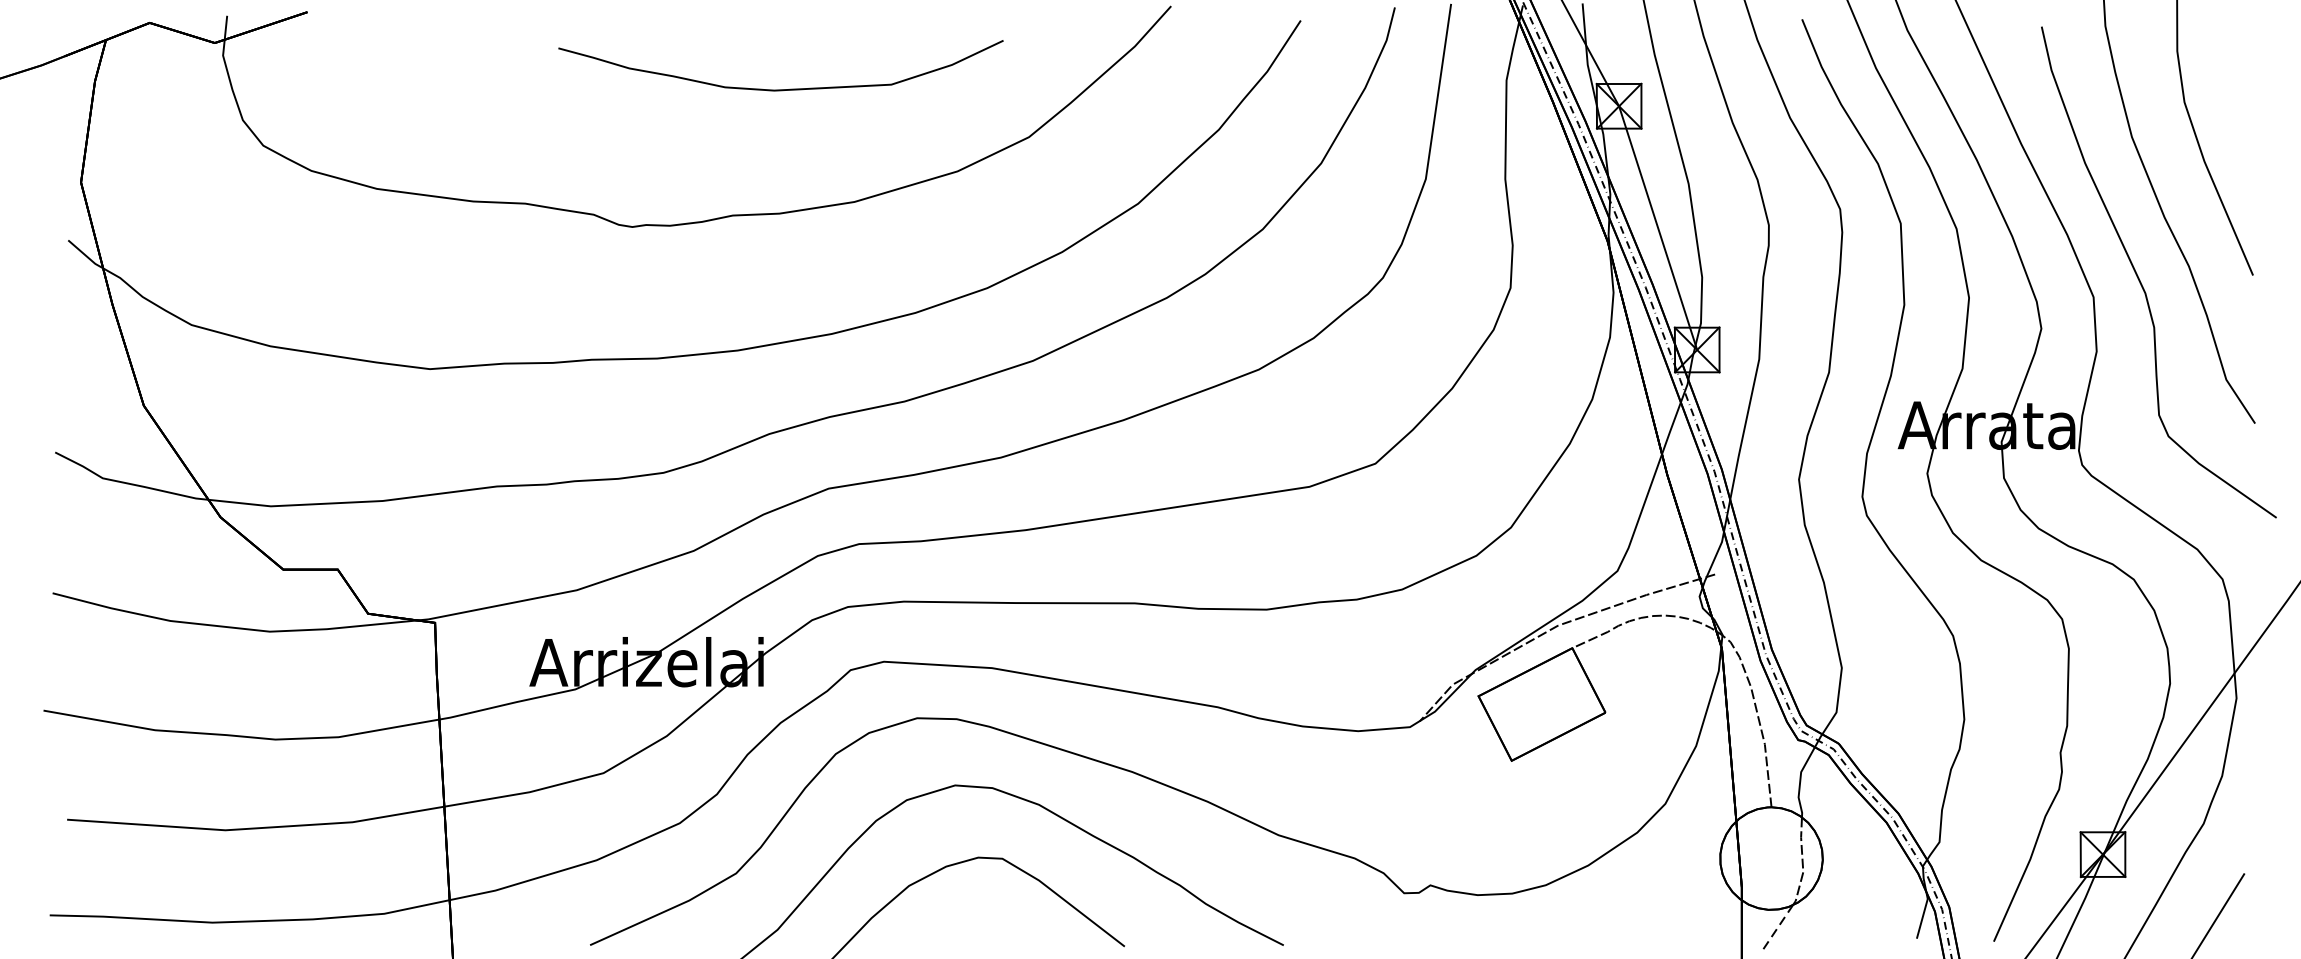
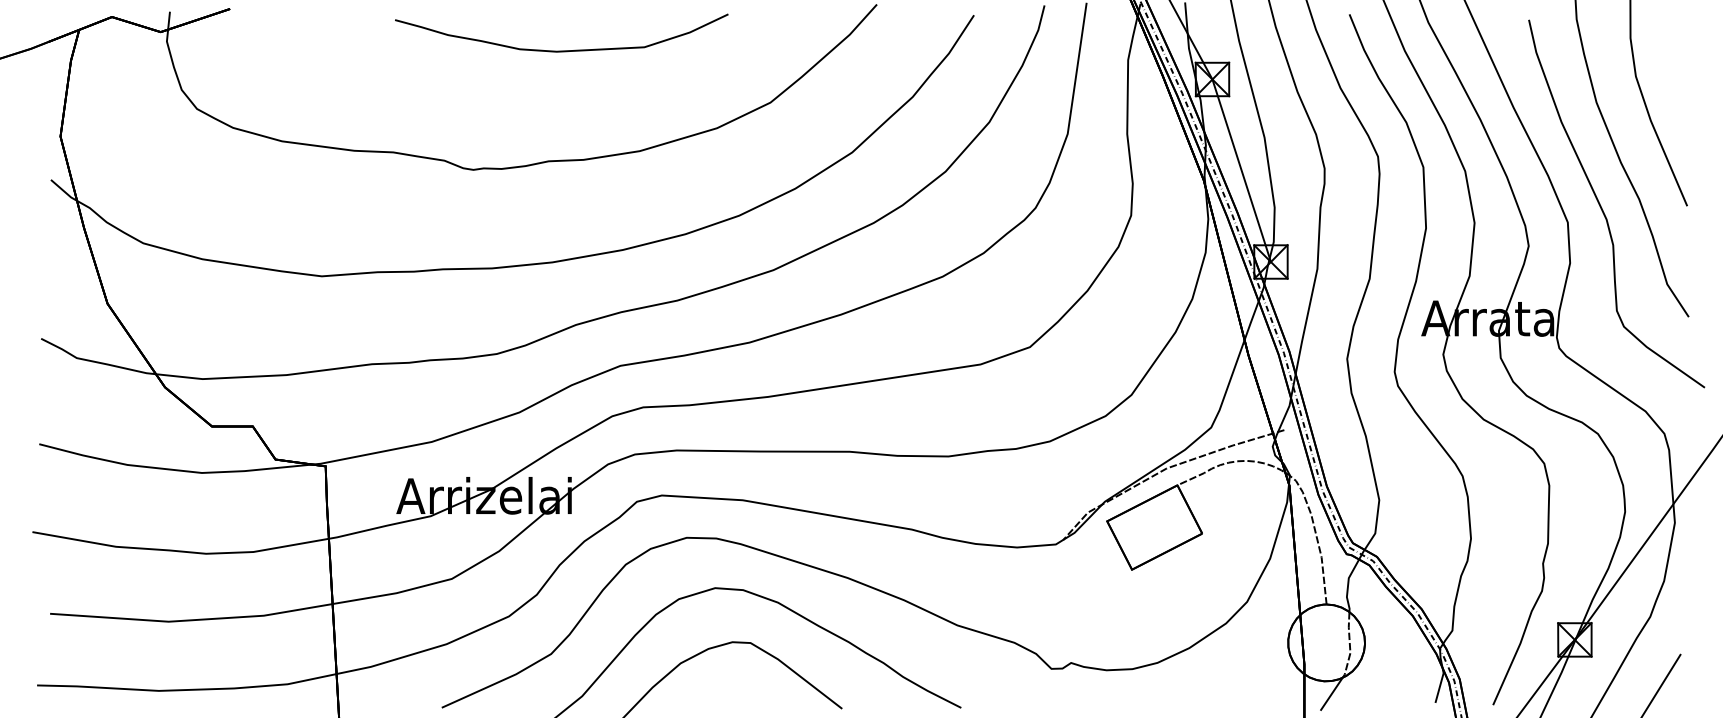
curve: (780, 88) -> (561, 50), moved
line: (1778, 927) -> (1331, 694), dashed -> solid

